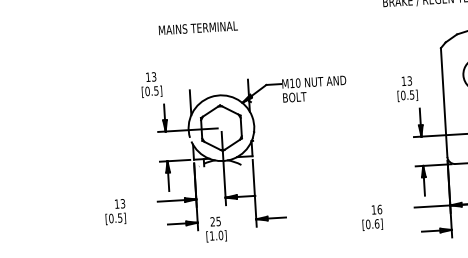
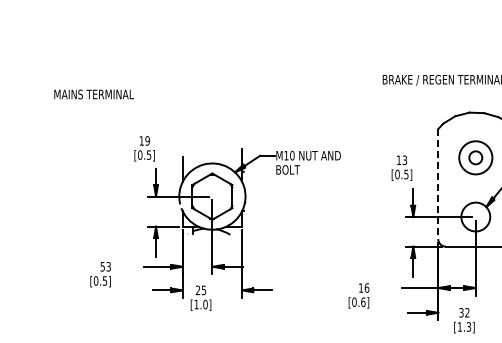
text: (197, 28) -> (93, 94), moved
text: (153, 76) -> (147, 140), 13 -> 19
line: (444, 102) -> (438, 184), solid -> dashed
text: (116, 203) -> (102, 266), 13 -> 53

